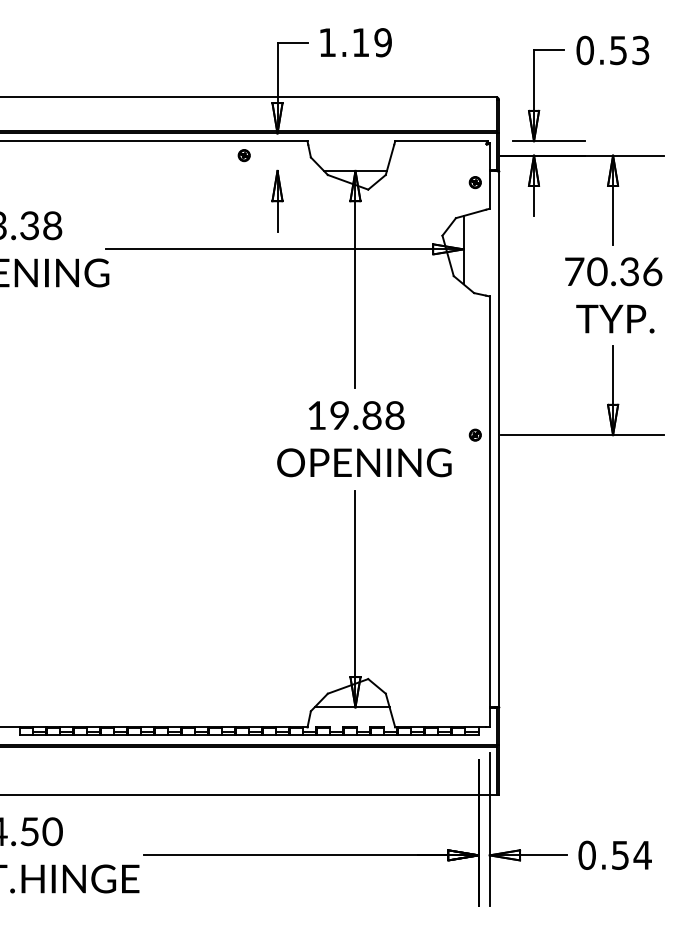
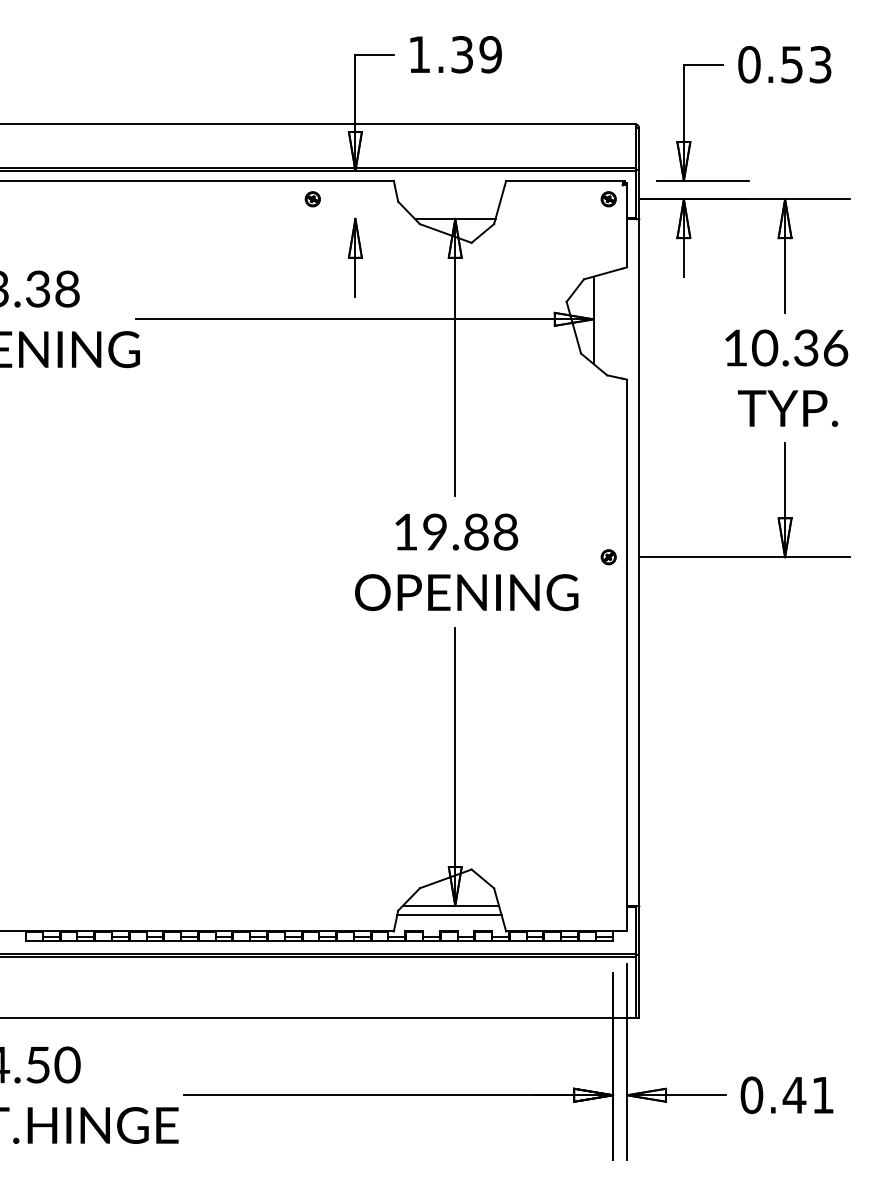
text: (360, 42) -> (461, 54), 1.19 -> 1.39
part: (474, 182) -> (607, 199), moved
text: (574, 271) -> (735, 347), 70.36 -> 10.36
line: (350, 714) -> (448, 914), added
text: (631, 855) -> (808, 1095), 0.54 -> 0.41

